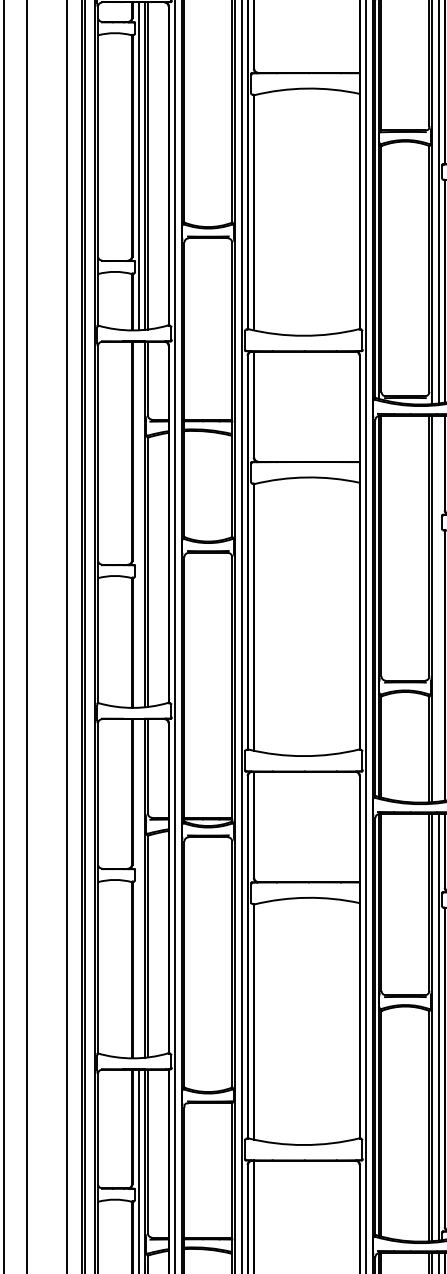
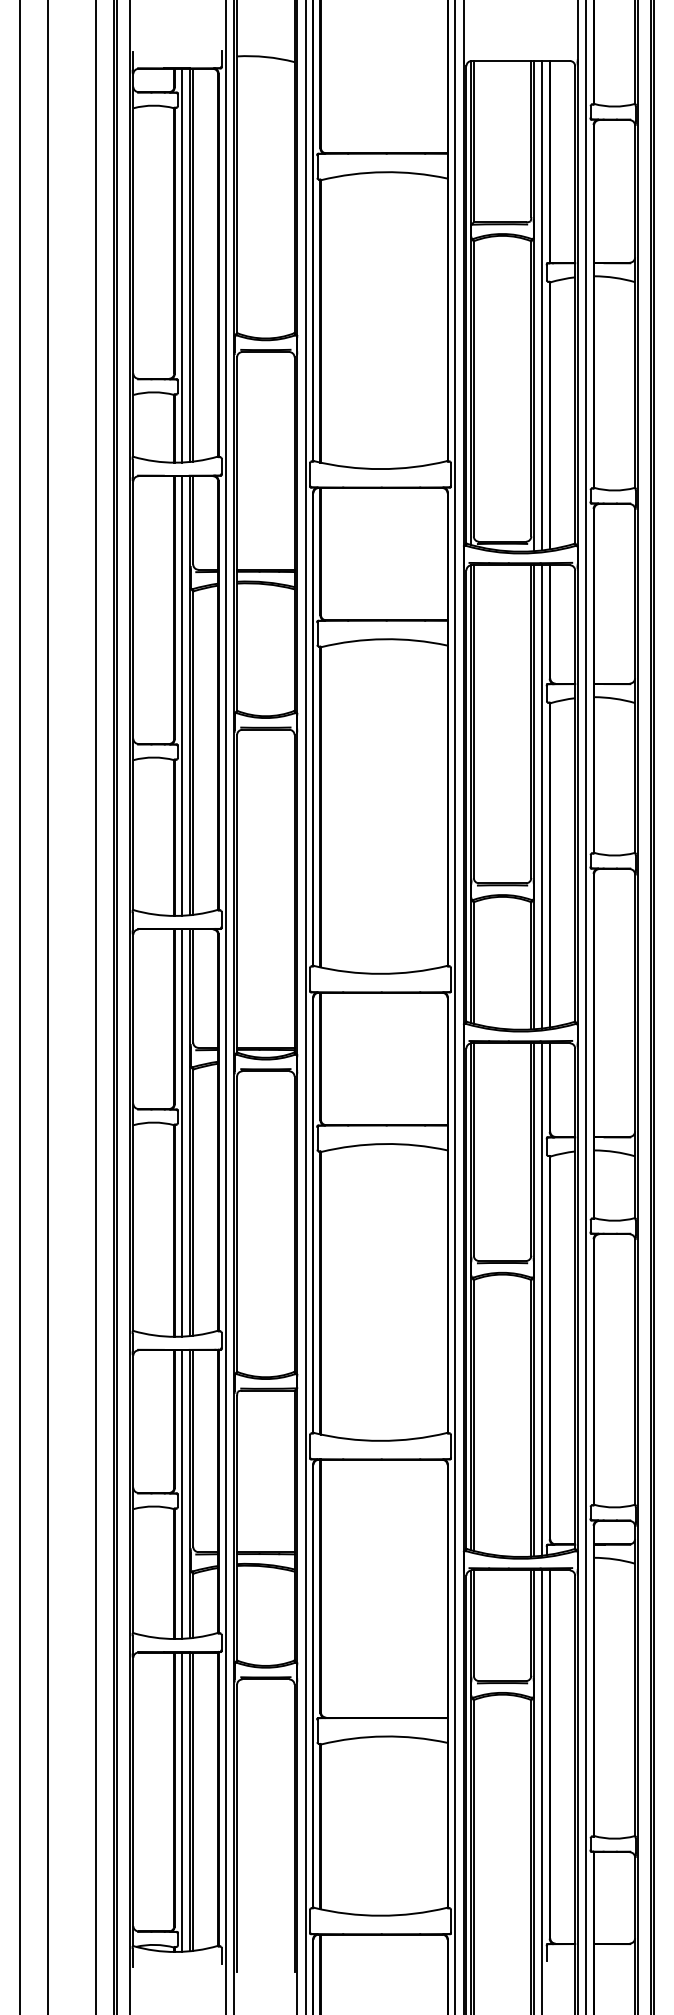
line: (138, 524) -> (182, 695), added
line: (438, 608) -> (542, 796), added
line: (138, 888) -> (182, 1132), added

